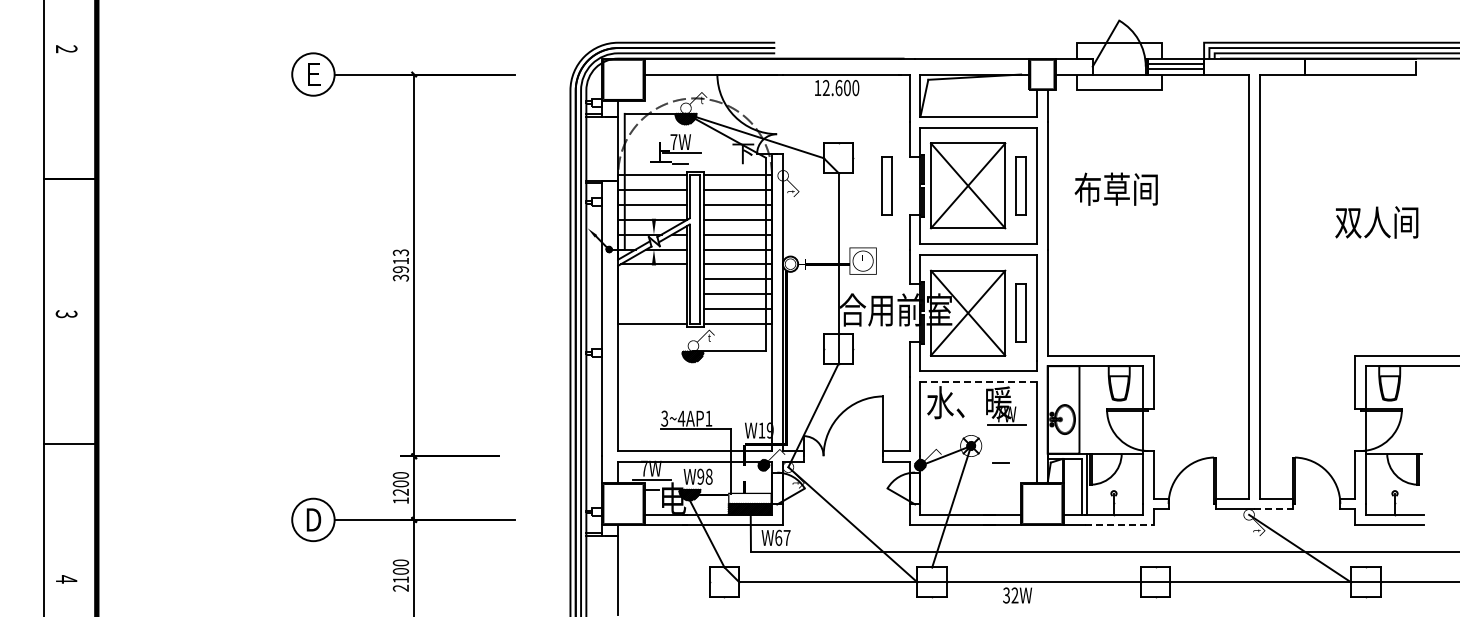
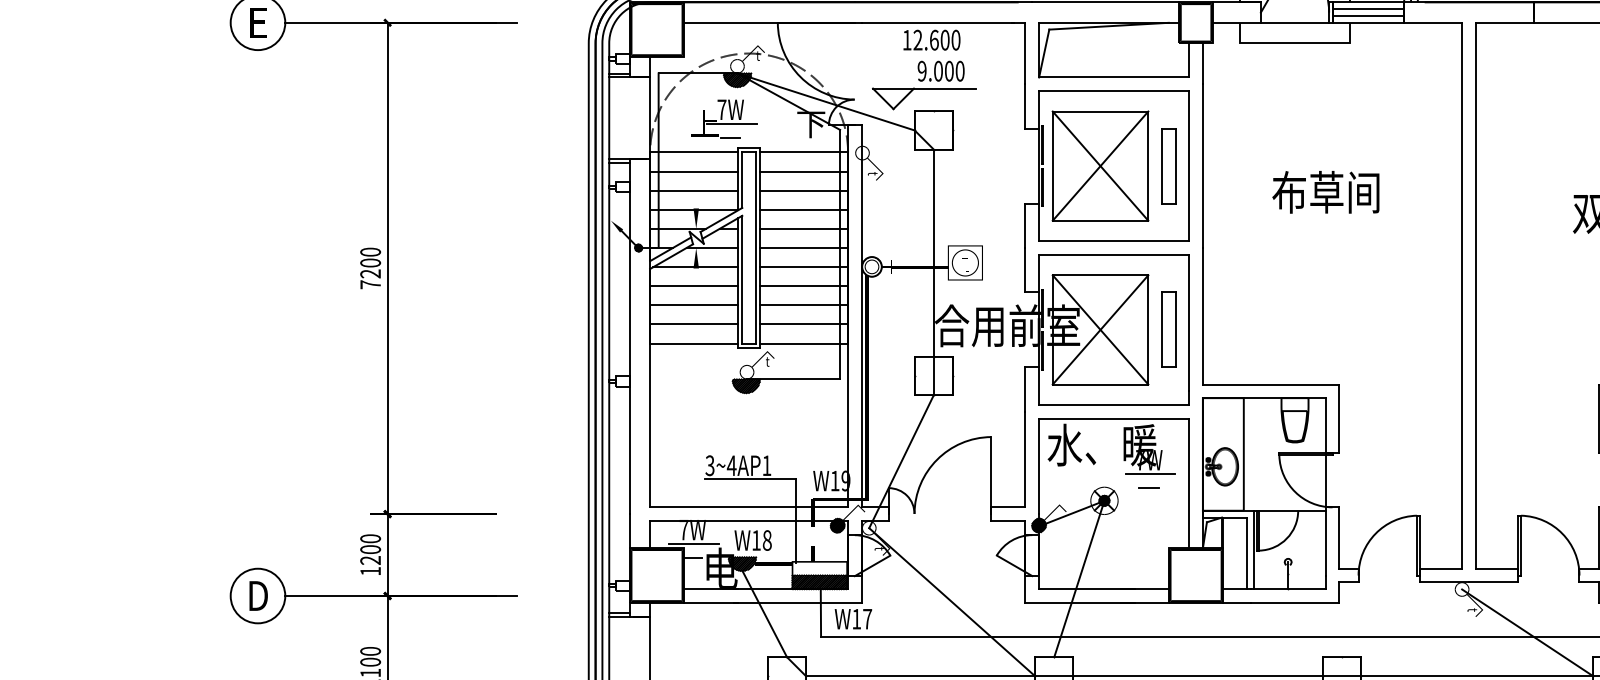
part: (831, 123) -> (924, 85), added
part: (886, 185) -> (995, 165), removed
text: (1115, 188) -> (1324, 191), moved
text: (400, 265) -> (370, 268), 3913 -> 7200
line: (652, 279) -> (694, 286), added
line: (652, 294) -> (694, 305), added
line: (652, 308) -> (694, 323), added
line: (979, 382) -> (1115, 419), dashed -> solid
line: (1000, 462) -> (1148, 487), moved
text: (700, 476) -> (756, 540), W98 -> W18
line: (1274, 509) -> (1494, 582), dashed -> solid
line: (1119, 525) -> (1295, 603), dashed -> solid
text: (778, 537) -> (856, 618), W67 -> W17

